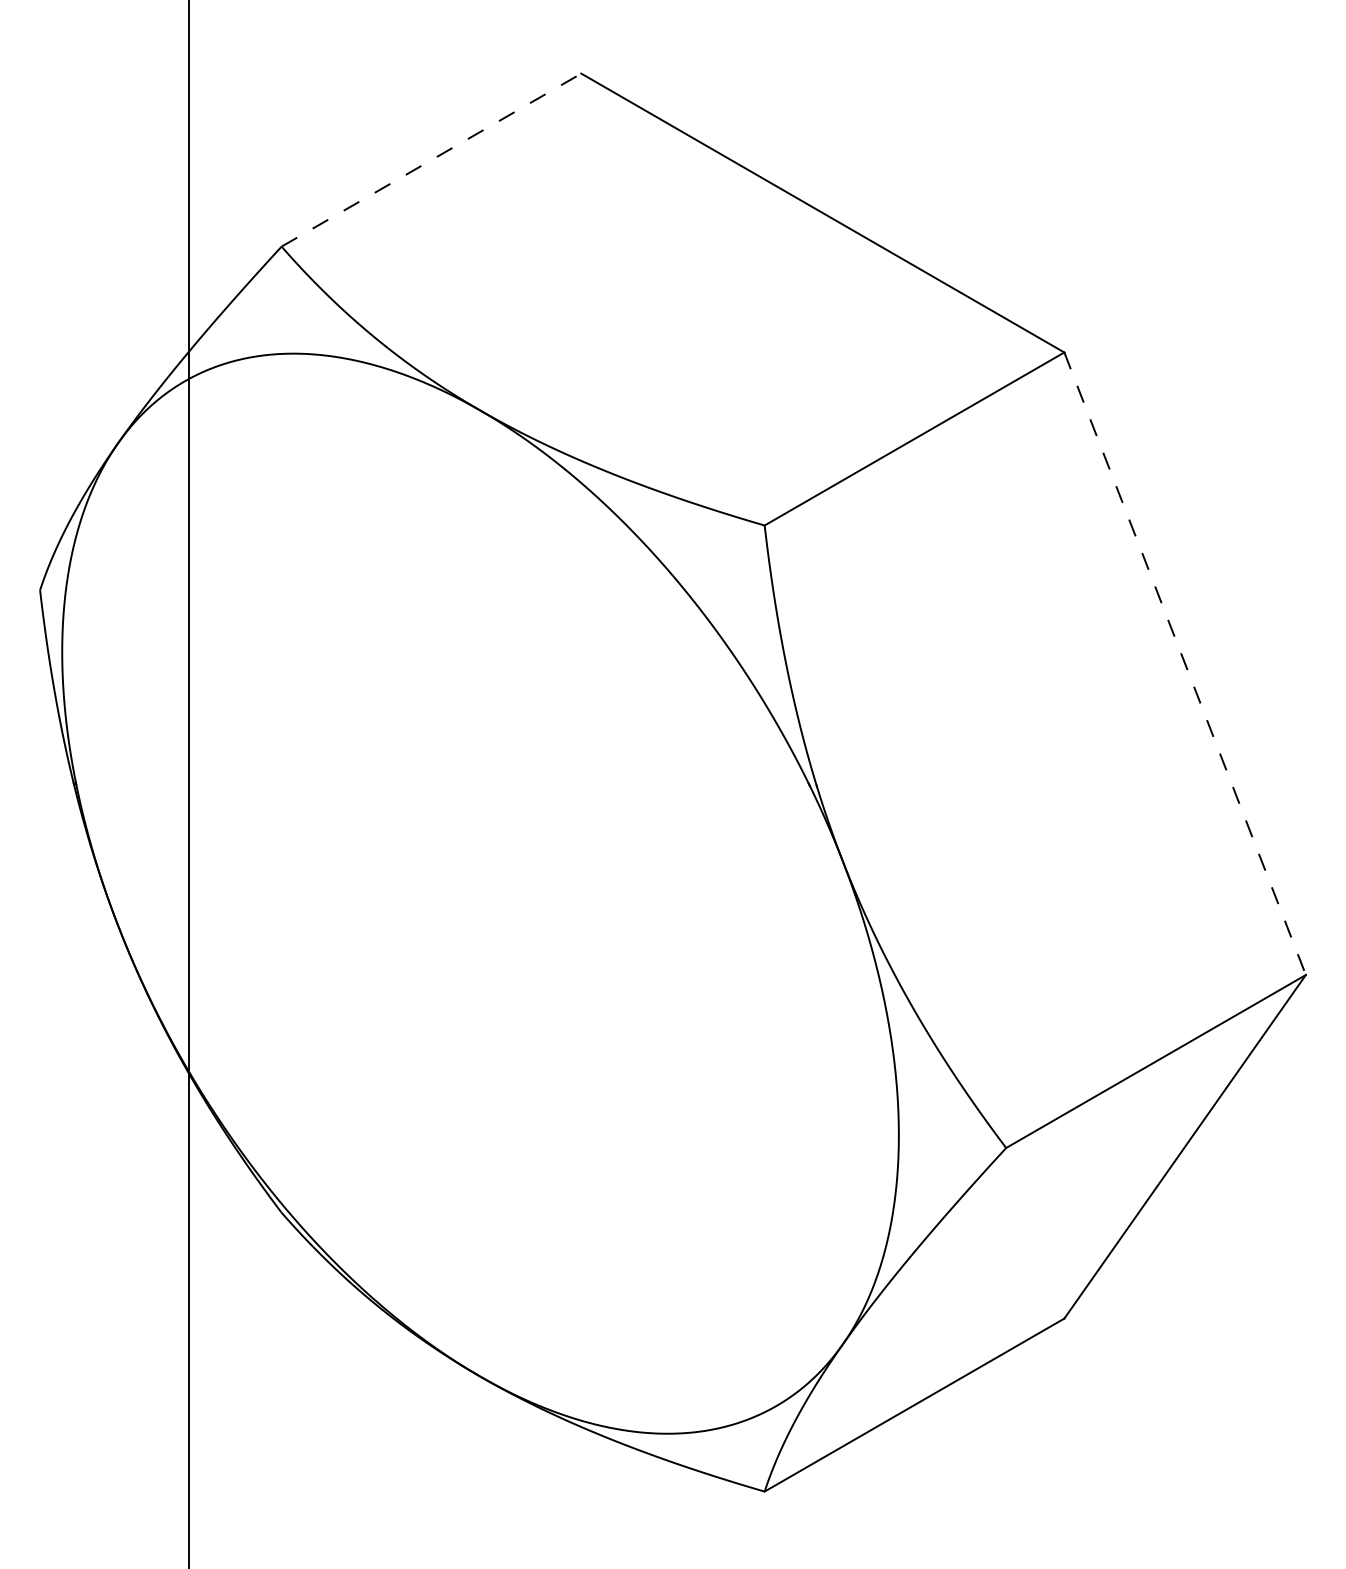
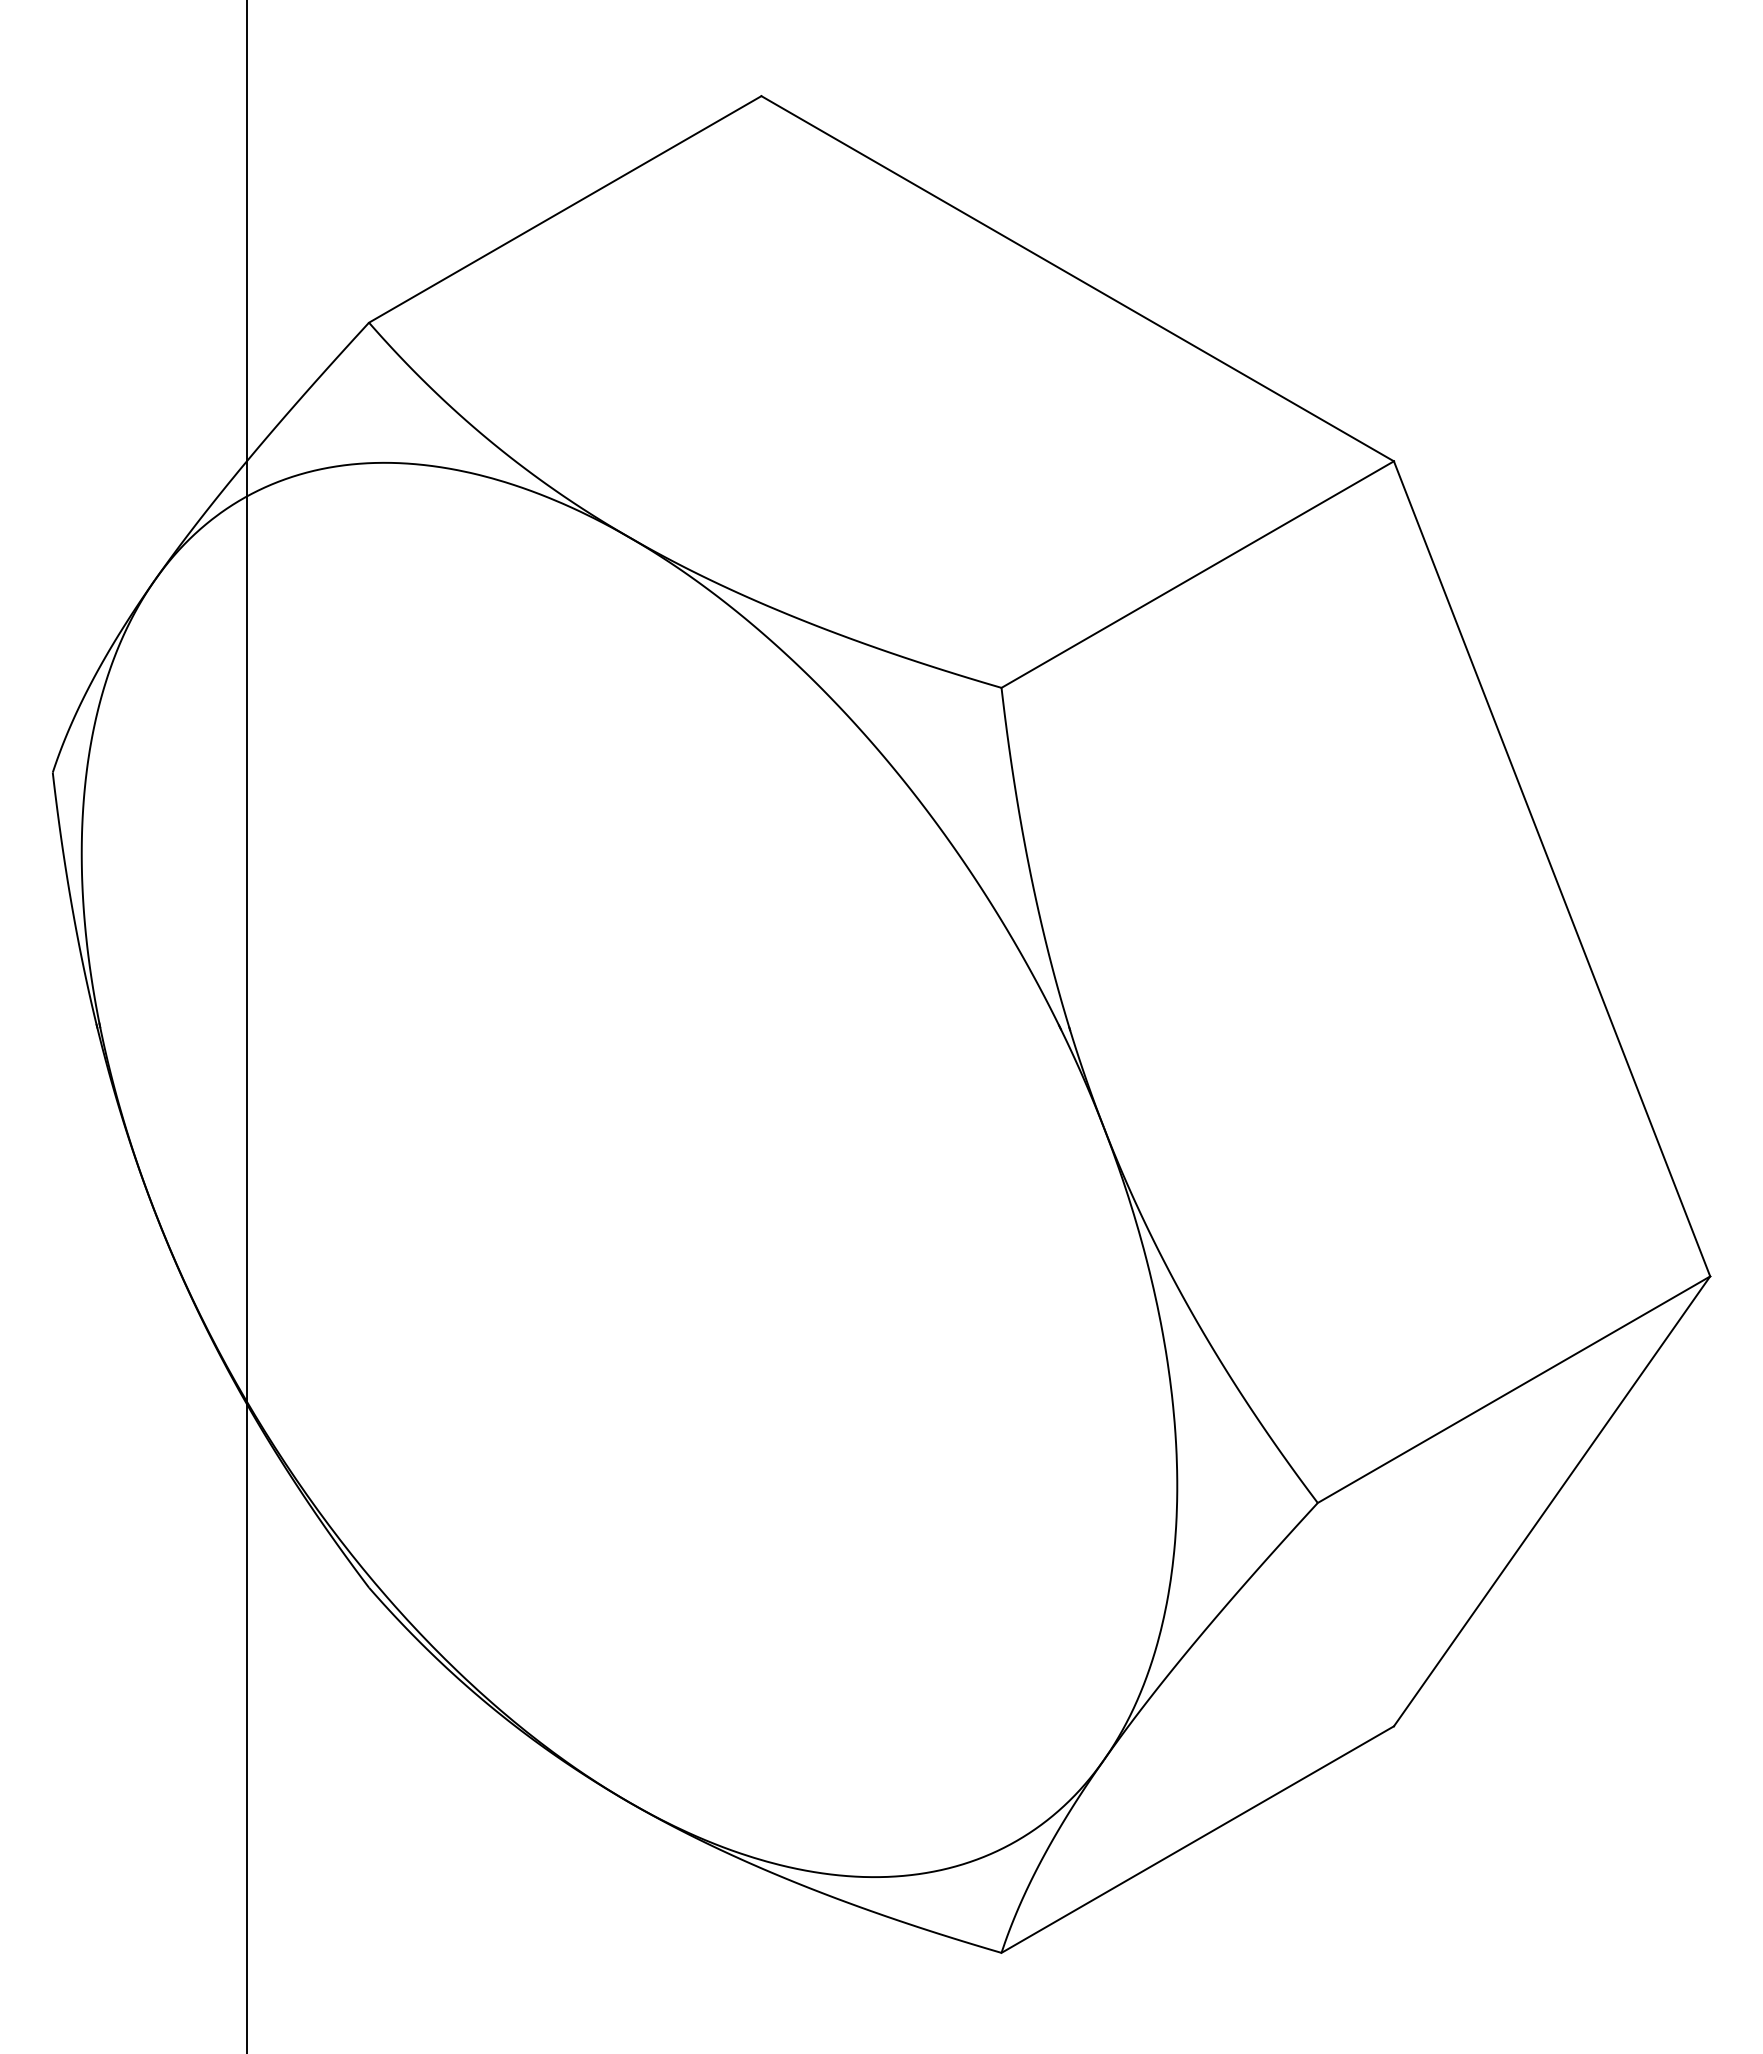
line: (431, 160) -> (565, 209), dashed -> solid
line: (1185, 664) -> (1552, 869), dashed -> solid

